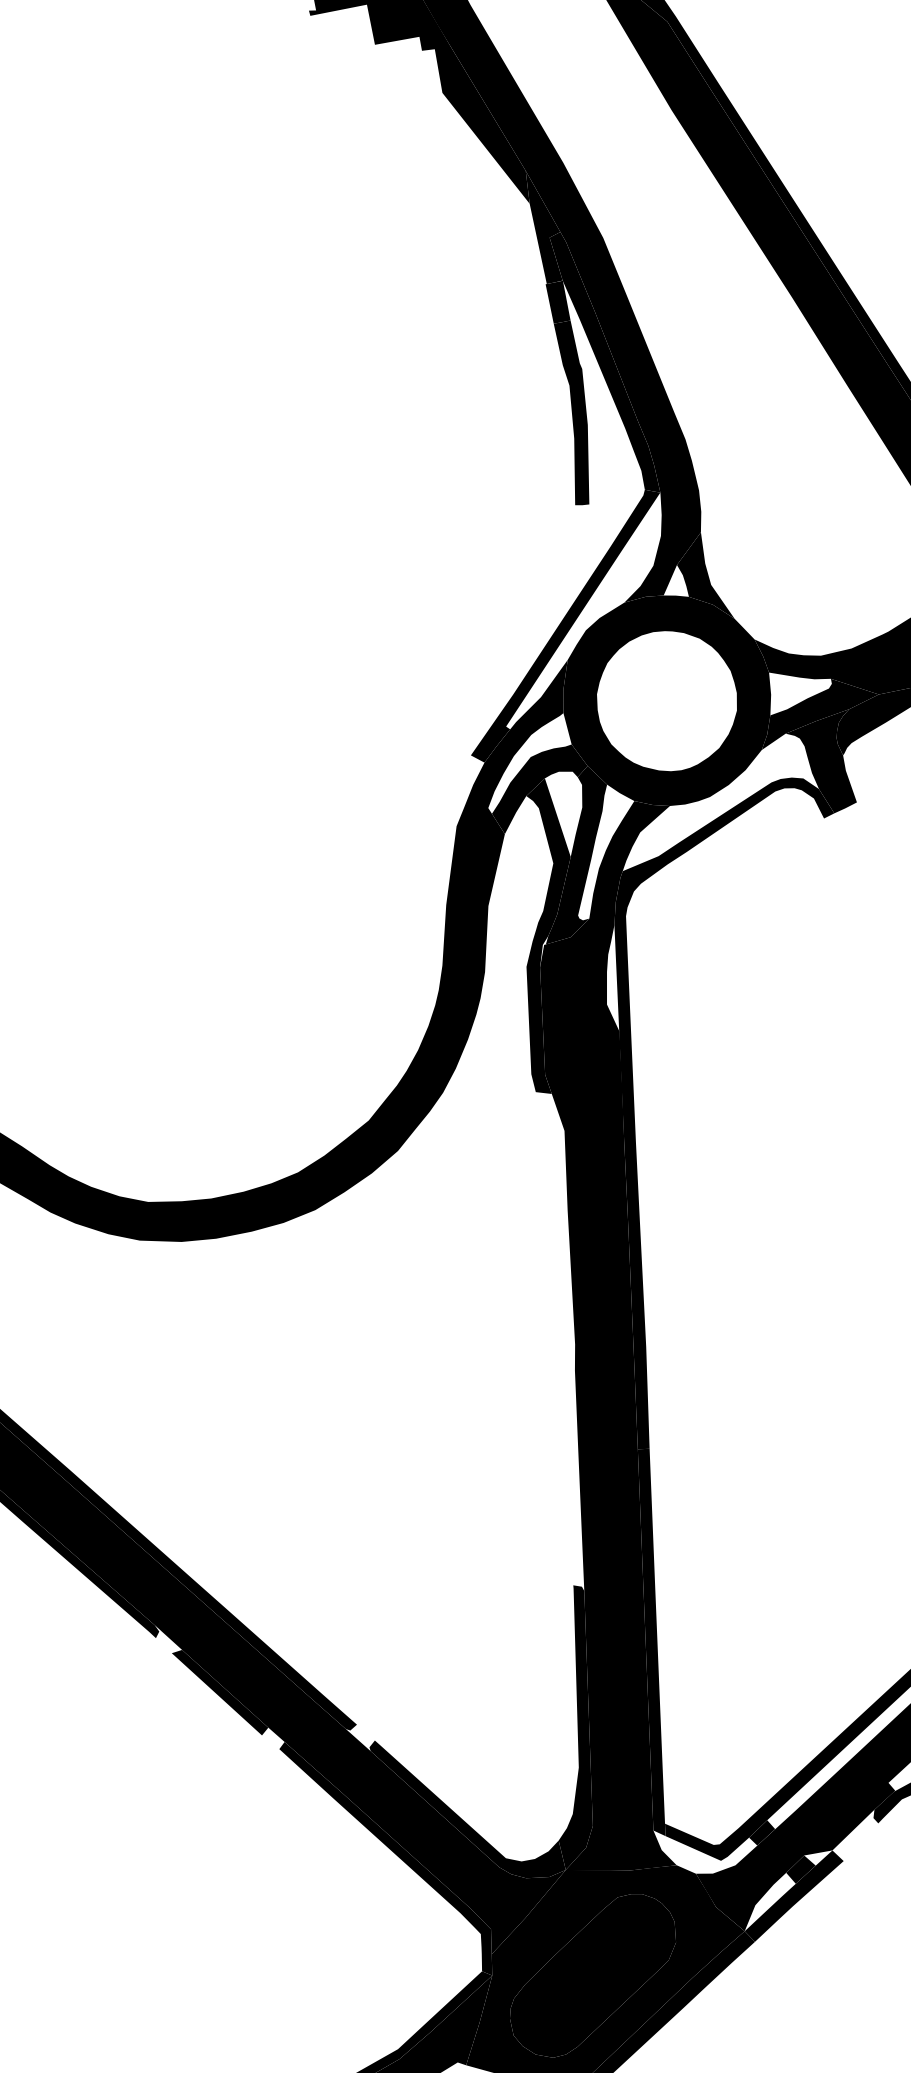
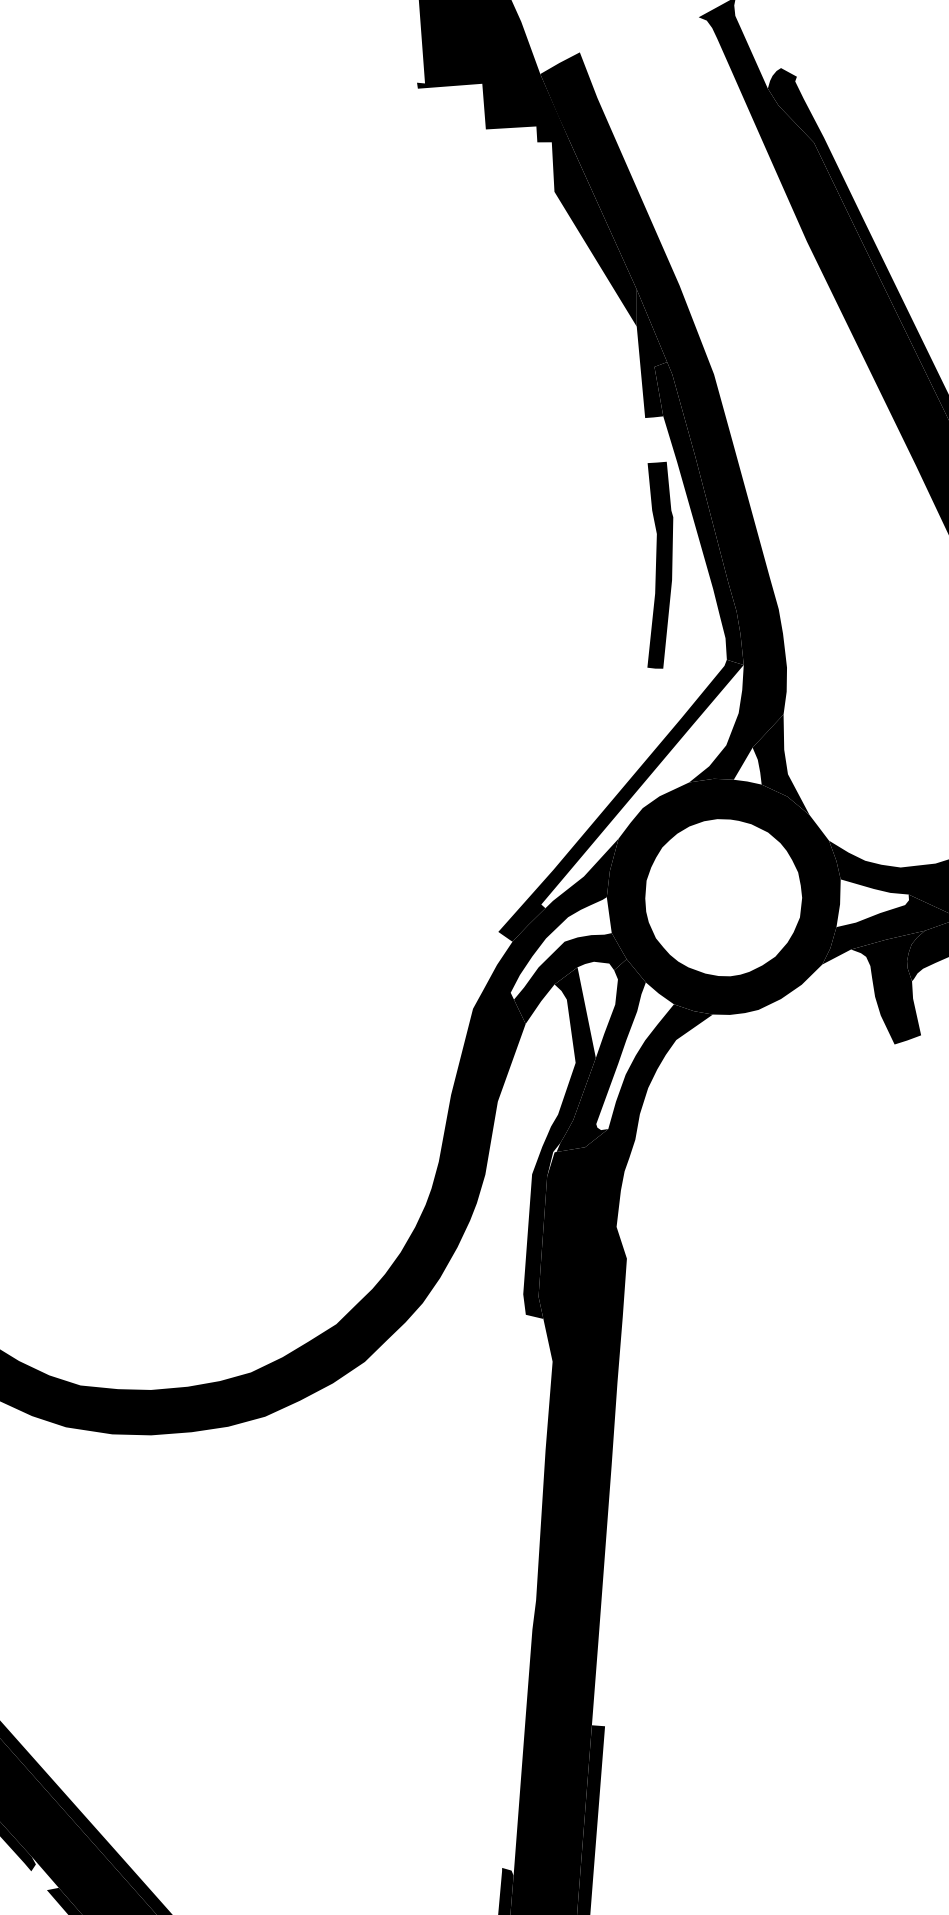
fill: (557, 301) -> (654, 438), removed
fill: (724, 1113) -> (732, 1363), removed

